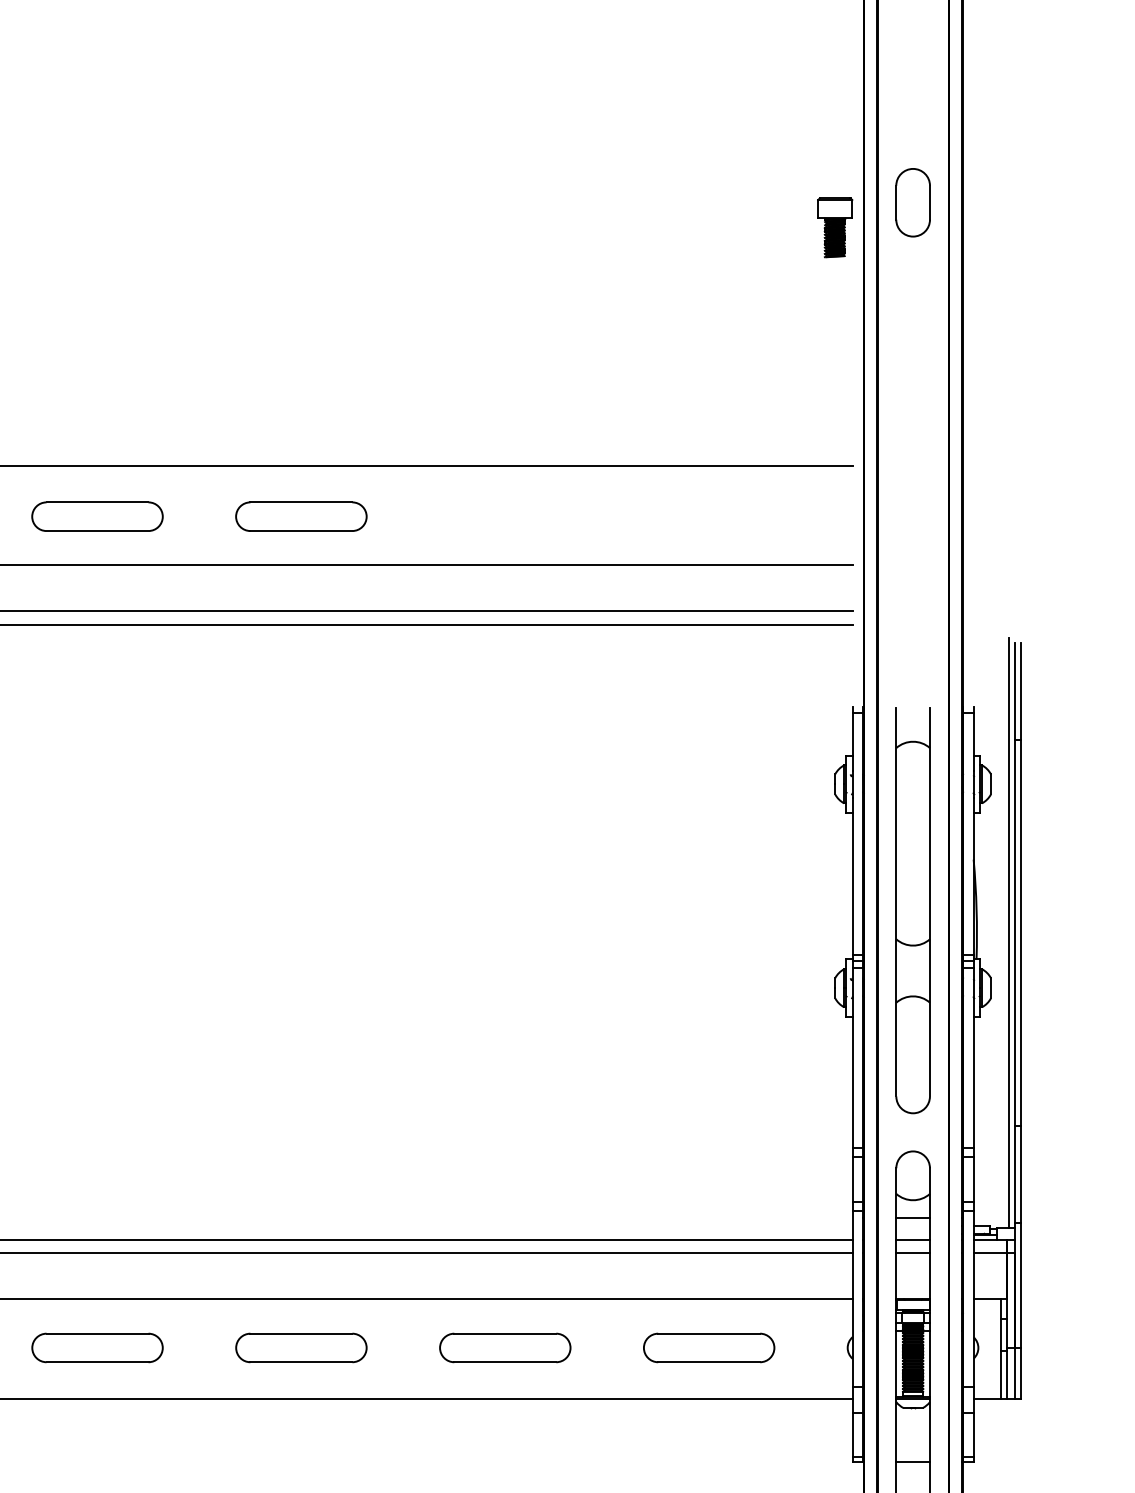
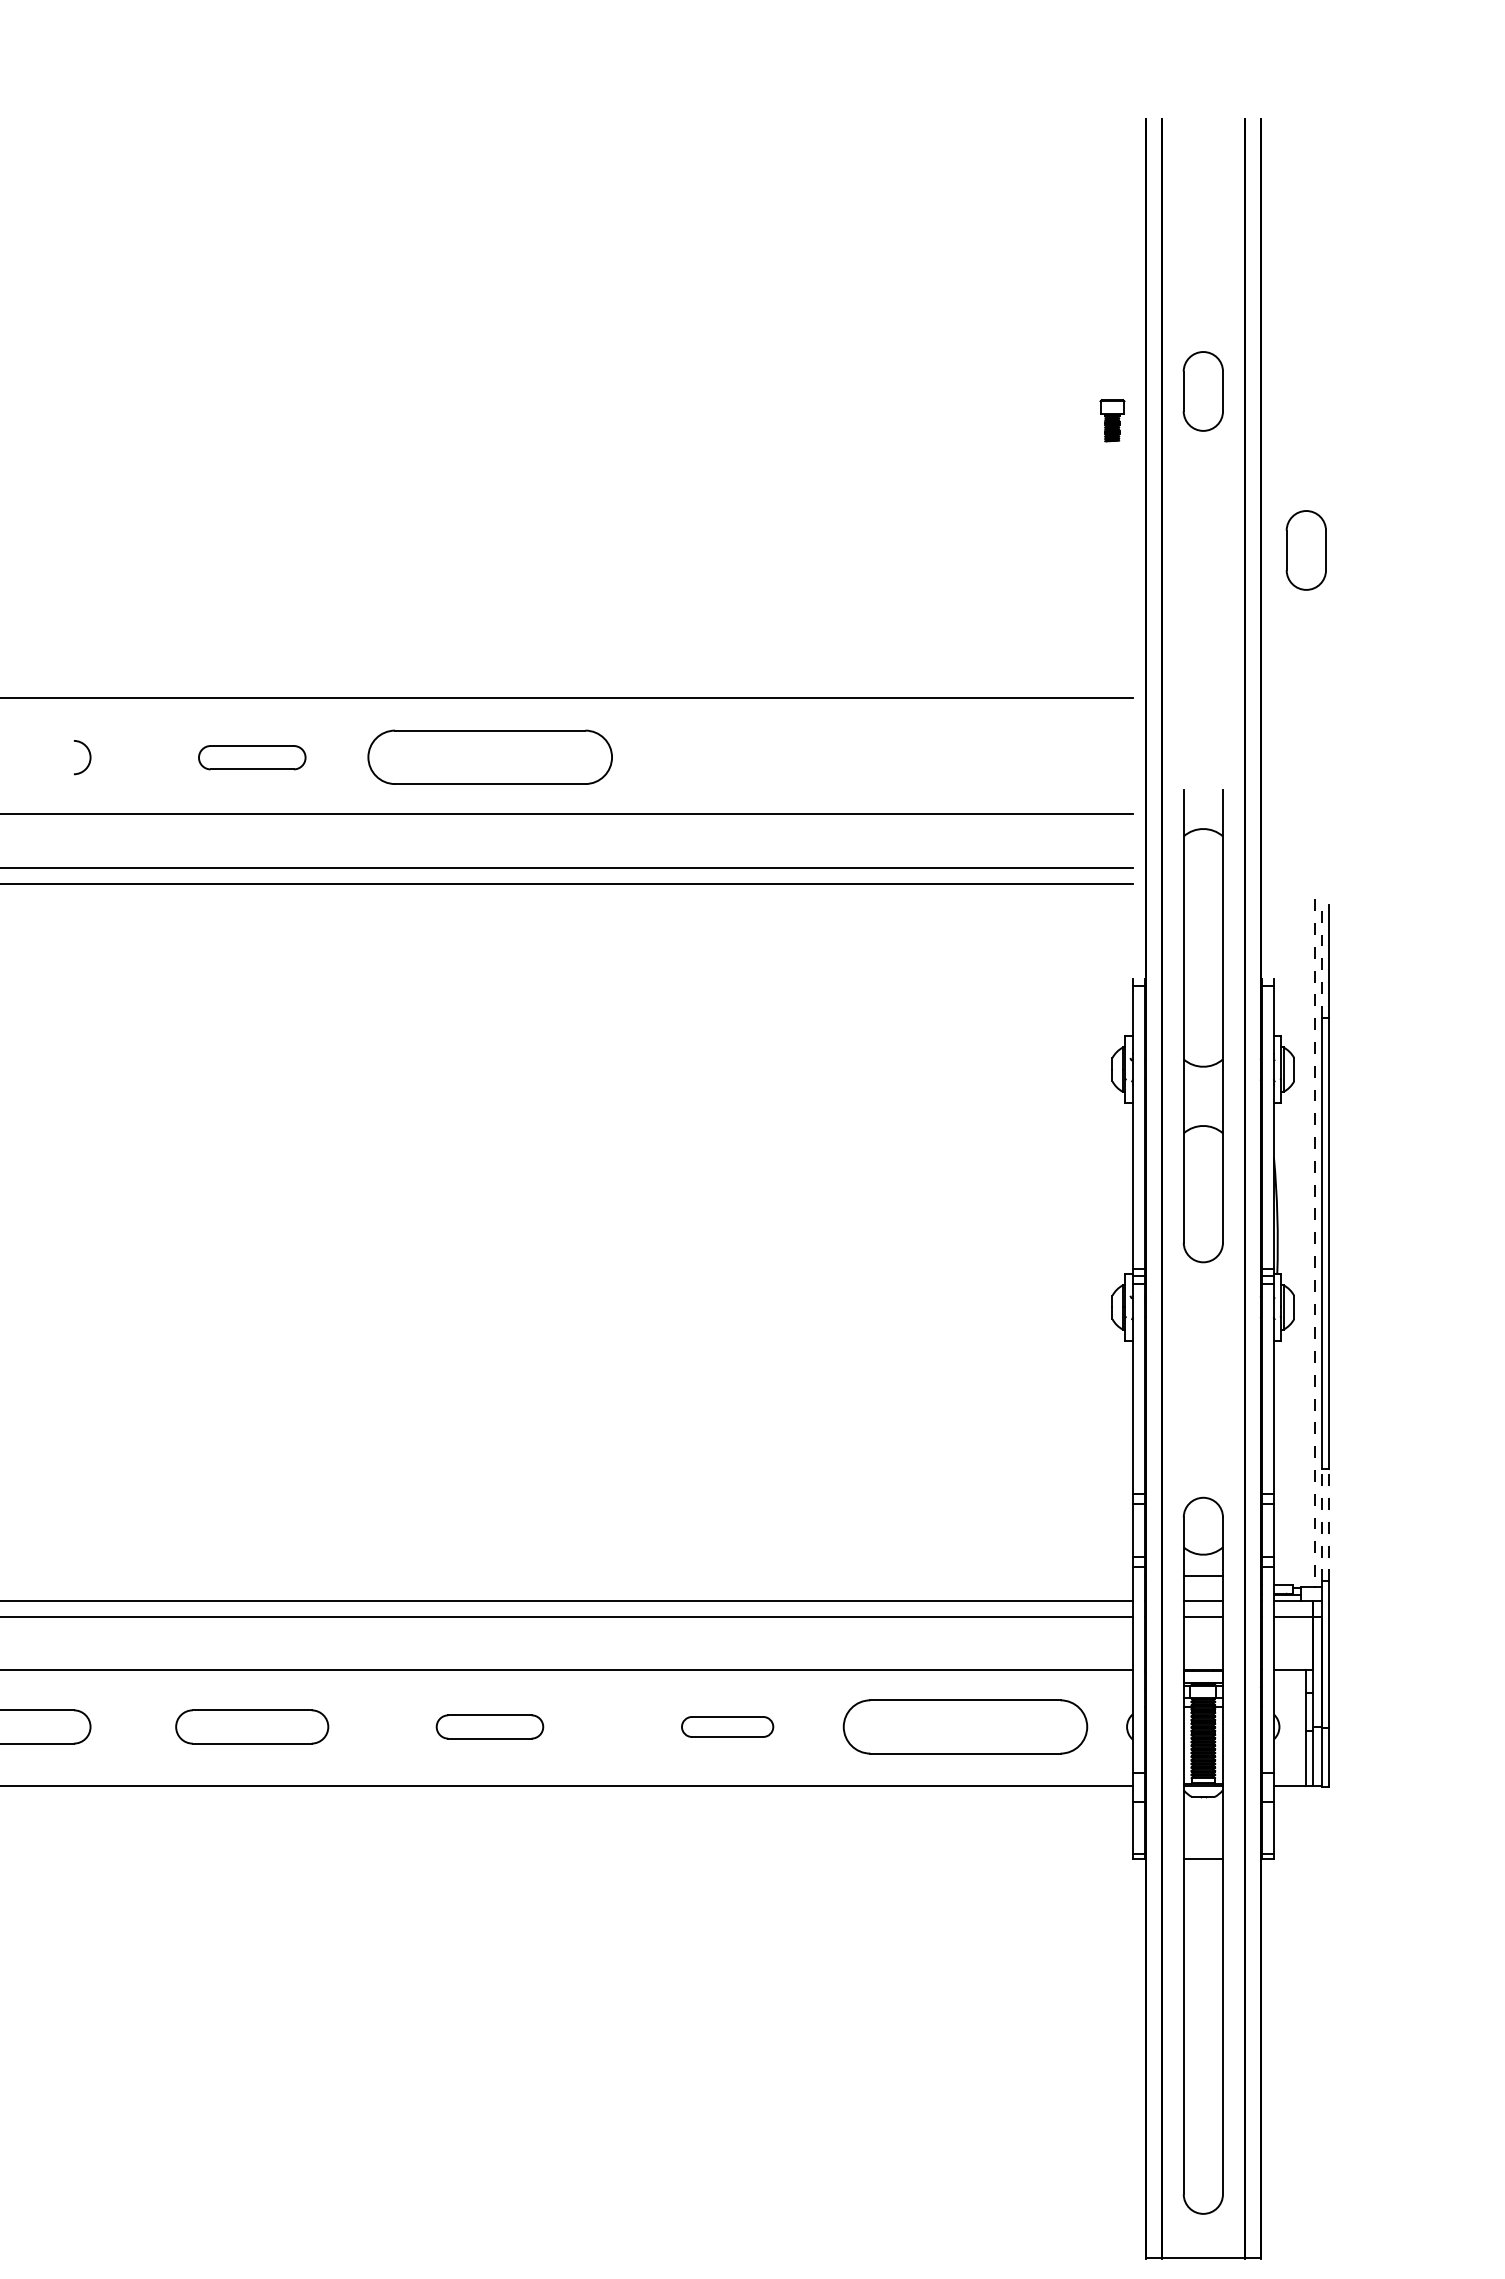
part: (835, 227) -> (1112, 420), size x0.6
part: (1000, 339) -> (1305, 550), added
part: (97, 516) -> (252, 757), size x0.7
part: (301, 516) -> (489, 757), size x1.6
line: (1015, 690) -> (1322, 960), solid -> dashed
part: (912, 911) -> (1202, 1026), moved
line: (1009, 933) -> (1315, 1243), solid -> dashed
line: (1015, 1174) -> (1322, 1524), solid -> dashed
line: (1021, 1174) -> (1329, 1524), solid -> dashed
part: (301, 1347) -> (489, 1726), size x0.7
part: (505, 1347) -> (727, 1726), size x0.6
part: (709, 1347) -> (965, 1726), size x1.6

